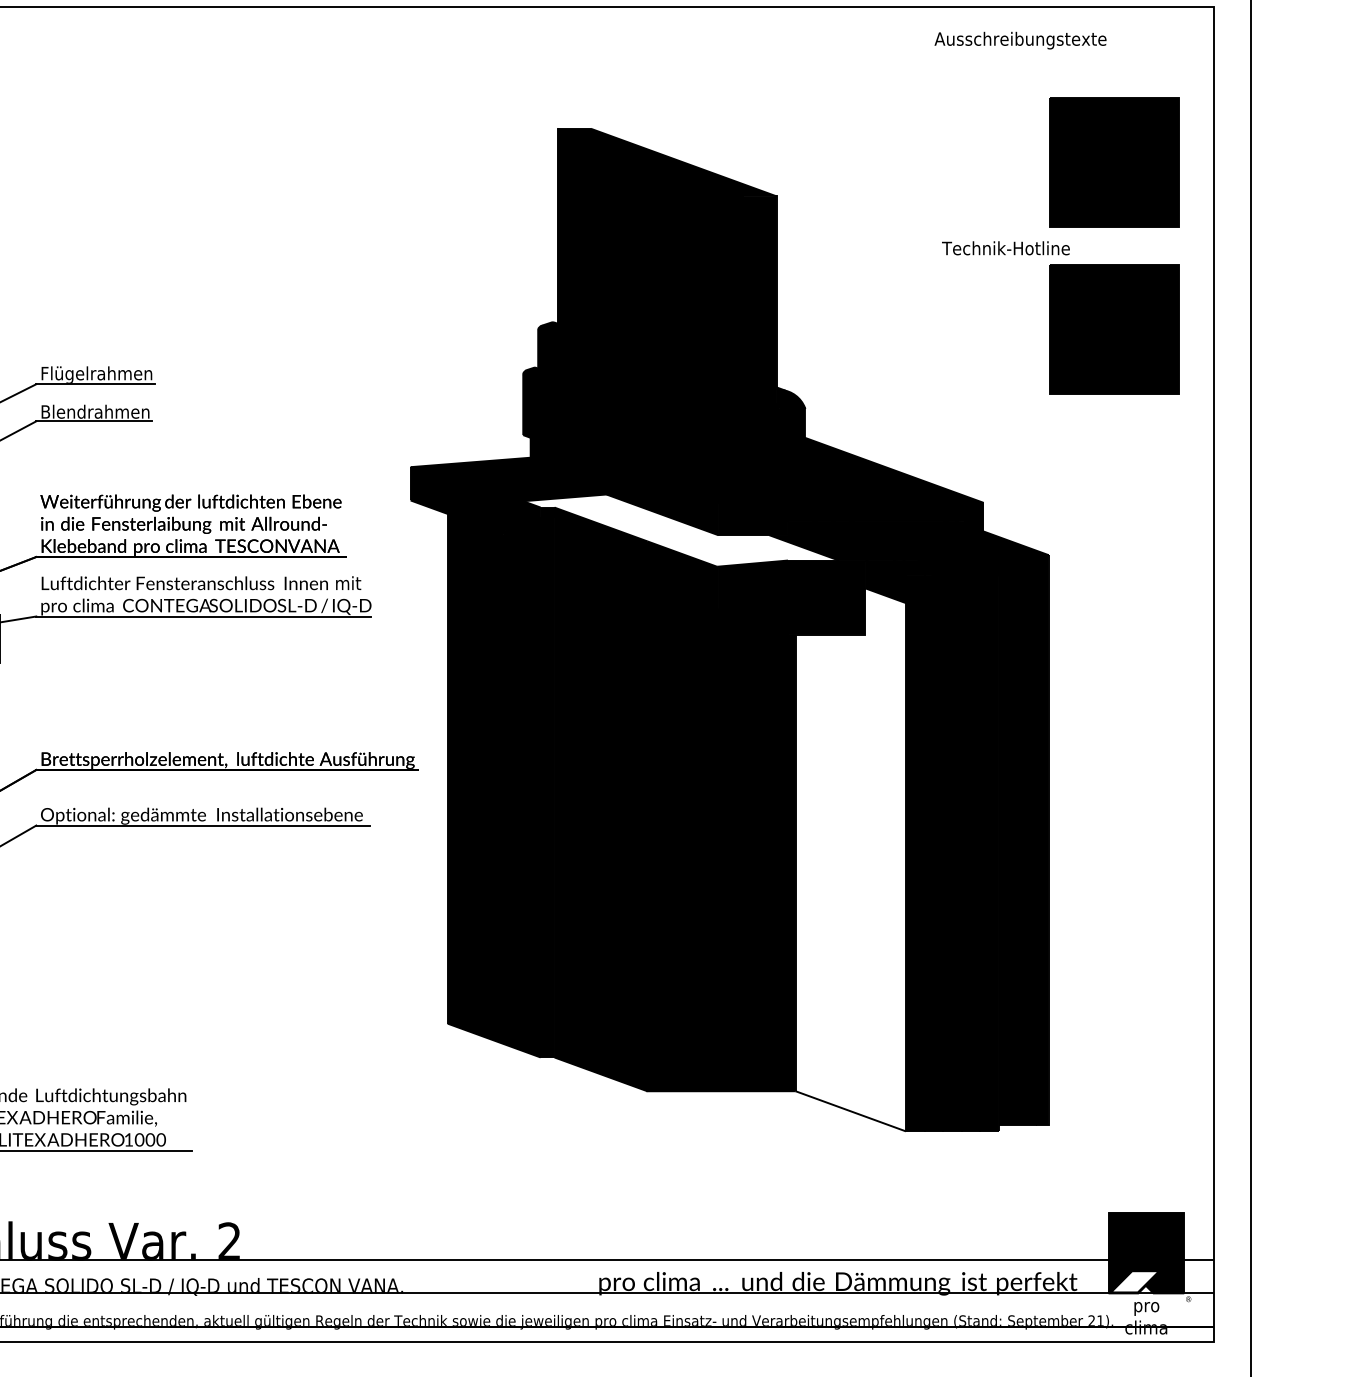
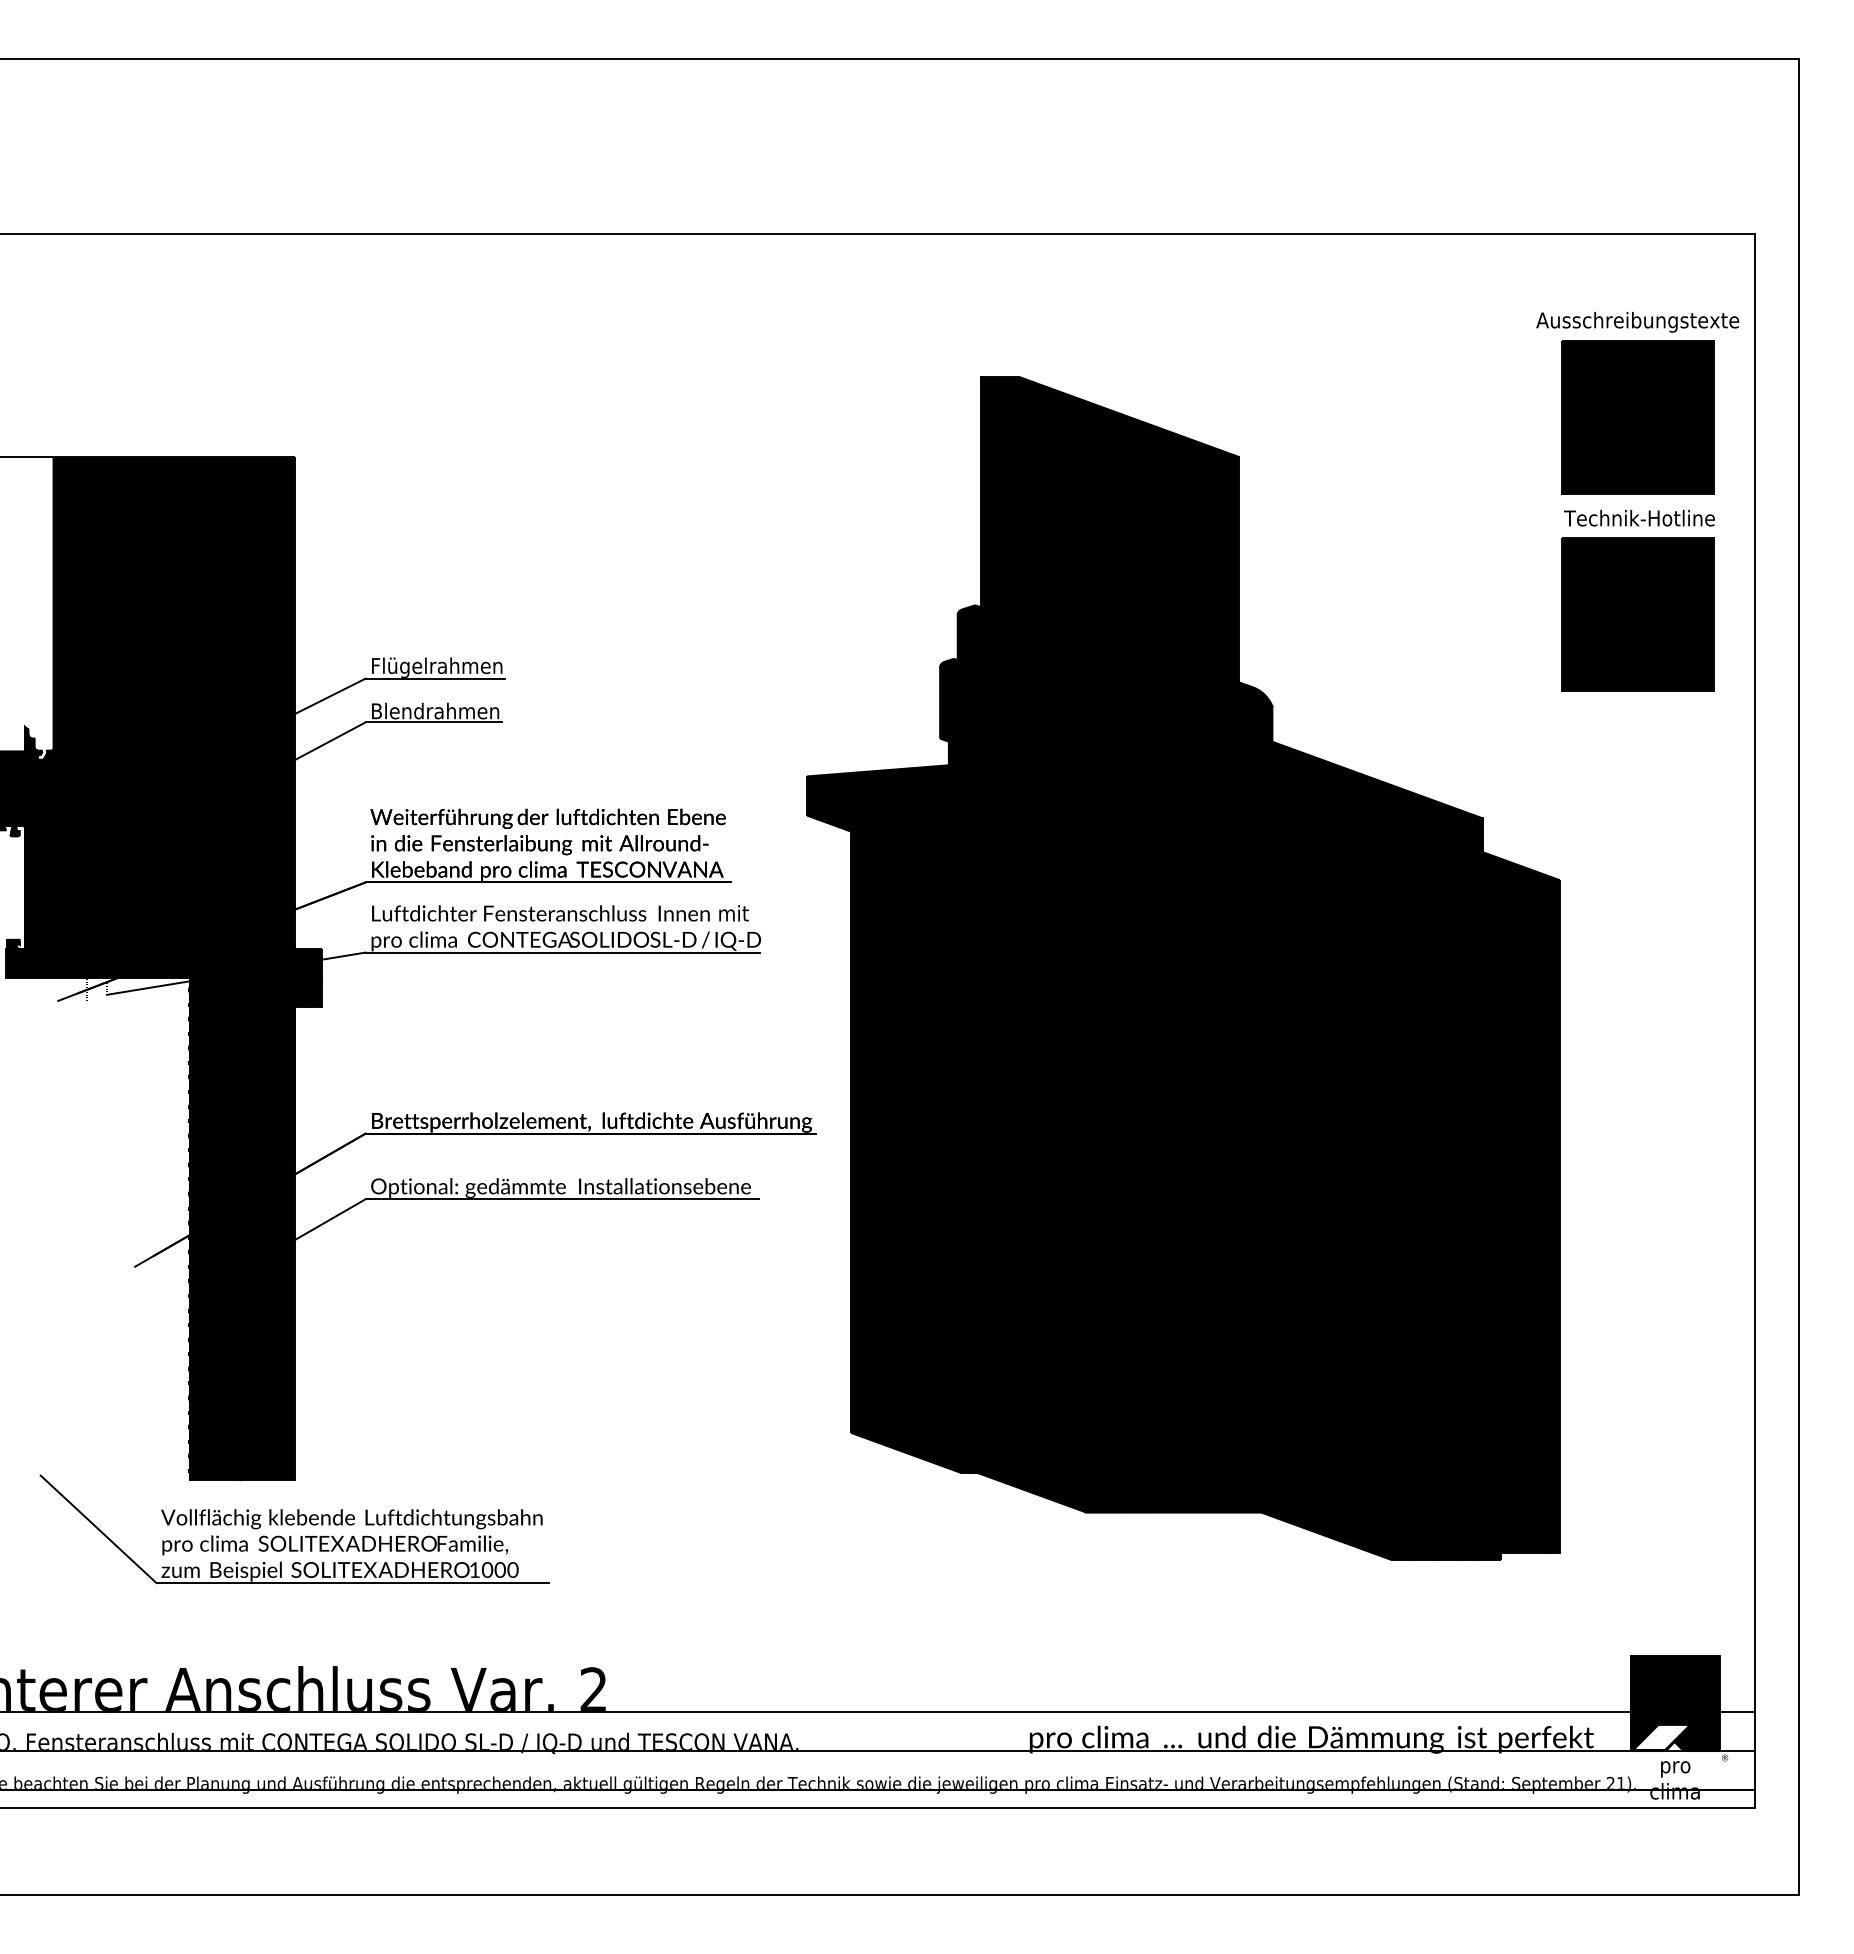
text: (1020, 40) -> (1637, 322), moved
text: (1005, 248) -> (1639, 518), moved
fill: (681, 529) -> (1126, 850), added
fill: (850, 859) -> (1326, 1239), added

